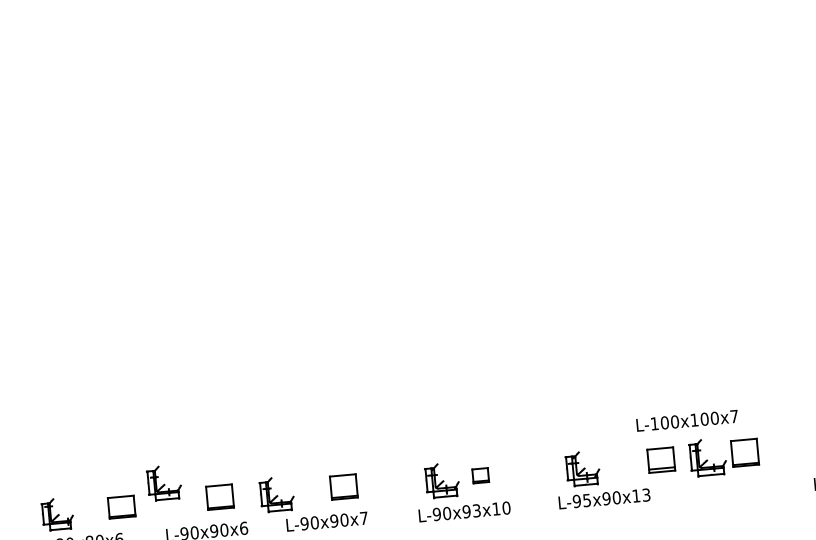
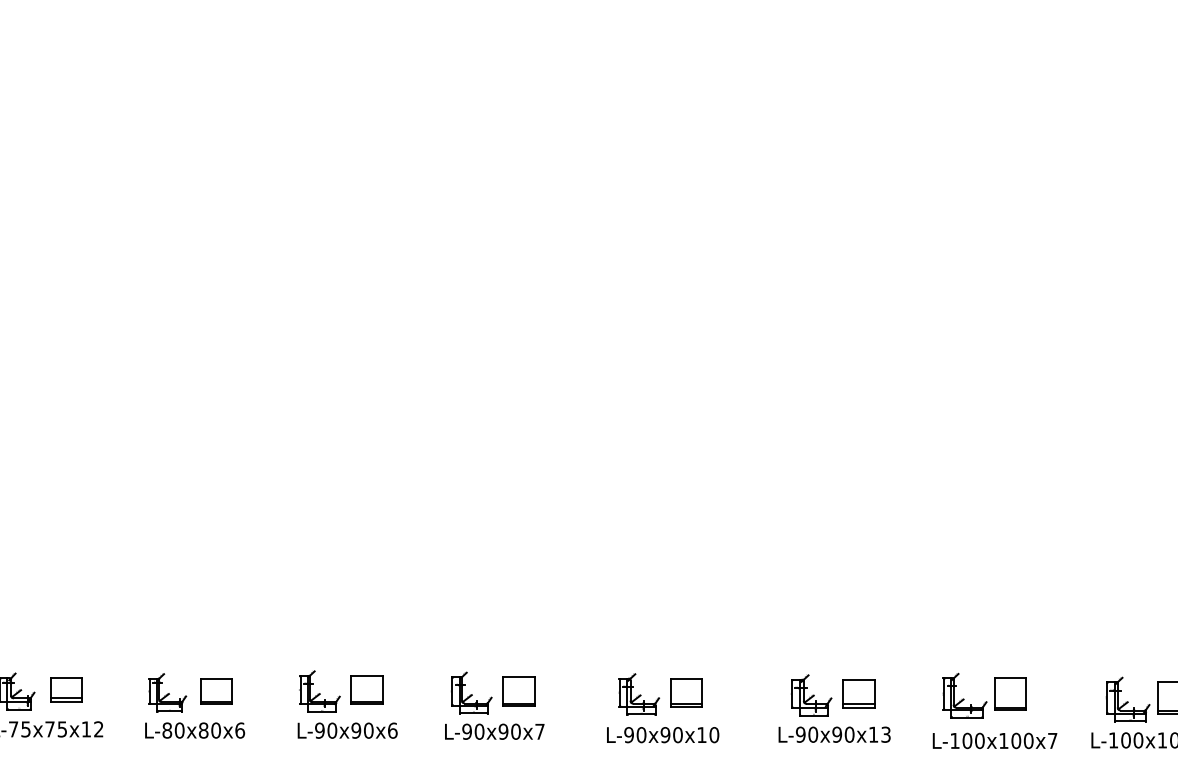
text: (686, 420) -> (994, 740), moved
part: (660, 459) -> (858, 693), moved
part: (480, 475) -> (686, 692), size x1.67
part: (163, 482) -> (319, 691), moved
part: (276, 494) -> (471, 692), moved
text: (587, 500) -> (813, 734), L-95x90x13 -> L-90x90x13
part: (121, 507) -> (216, 691), moved
text: (476, 511) -> (677, 735), L-90x93x10 -> L-90x90x10

